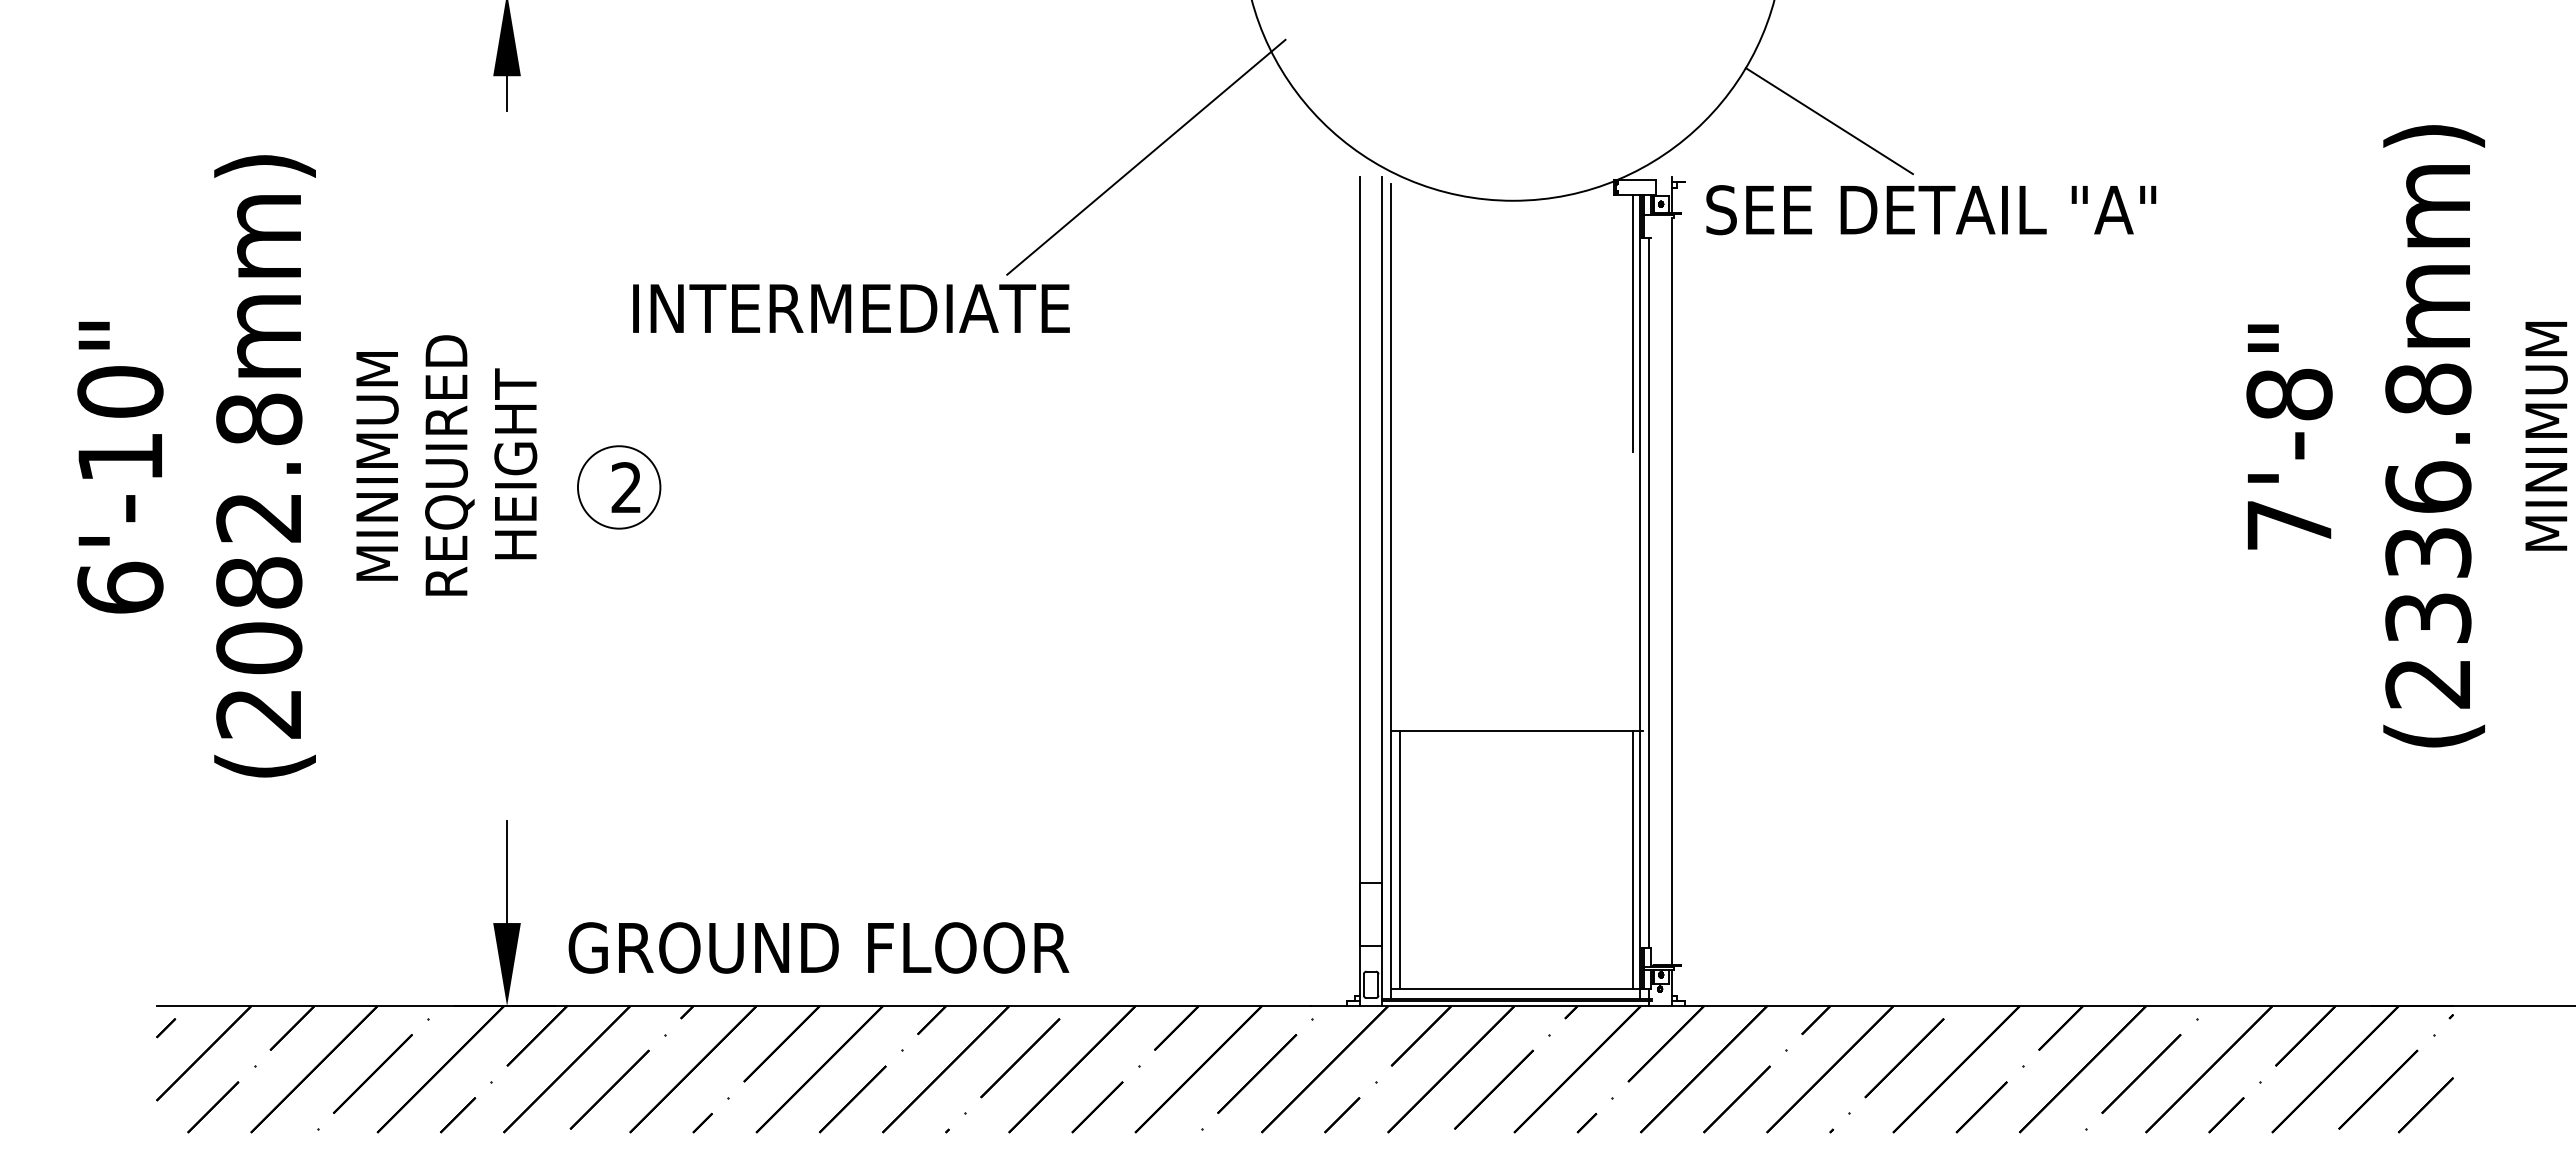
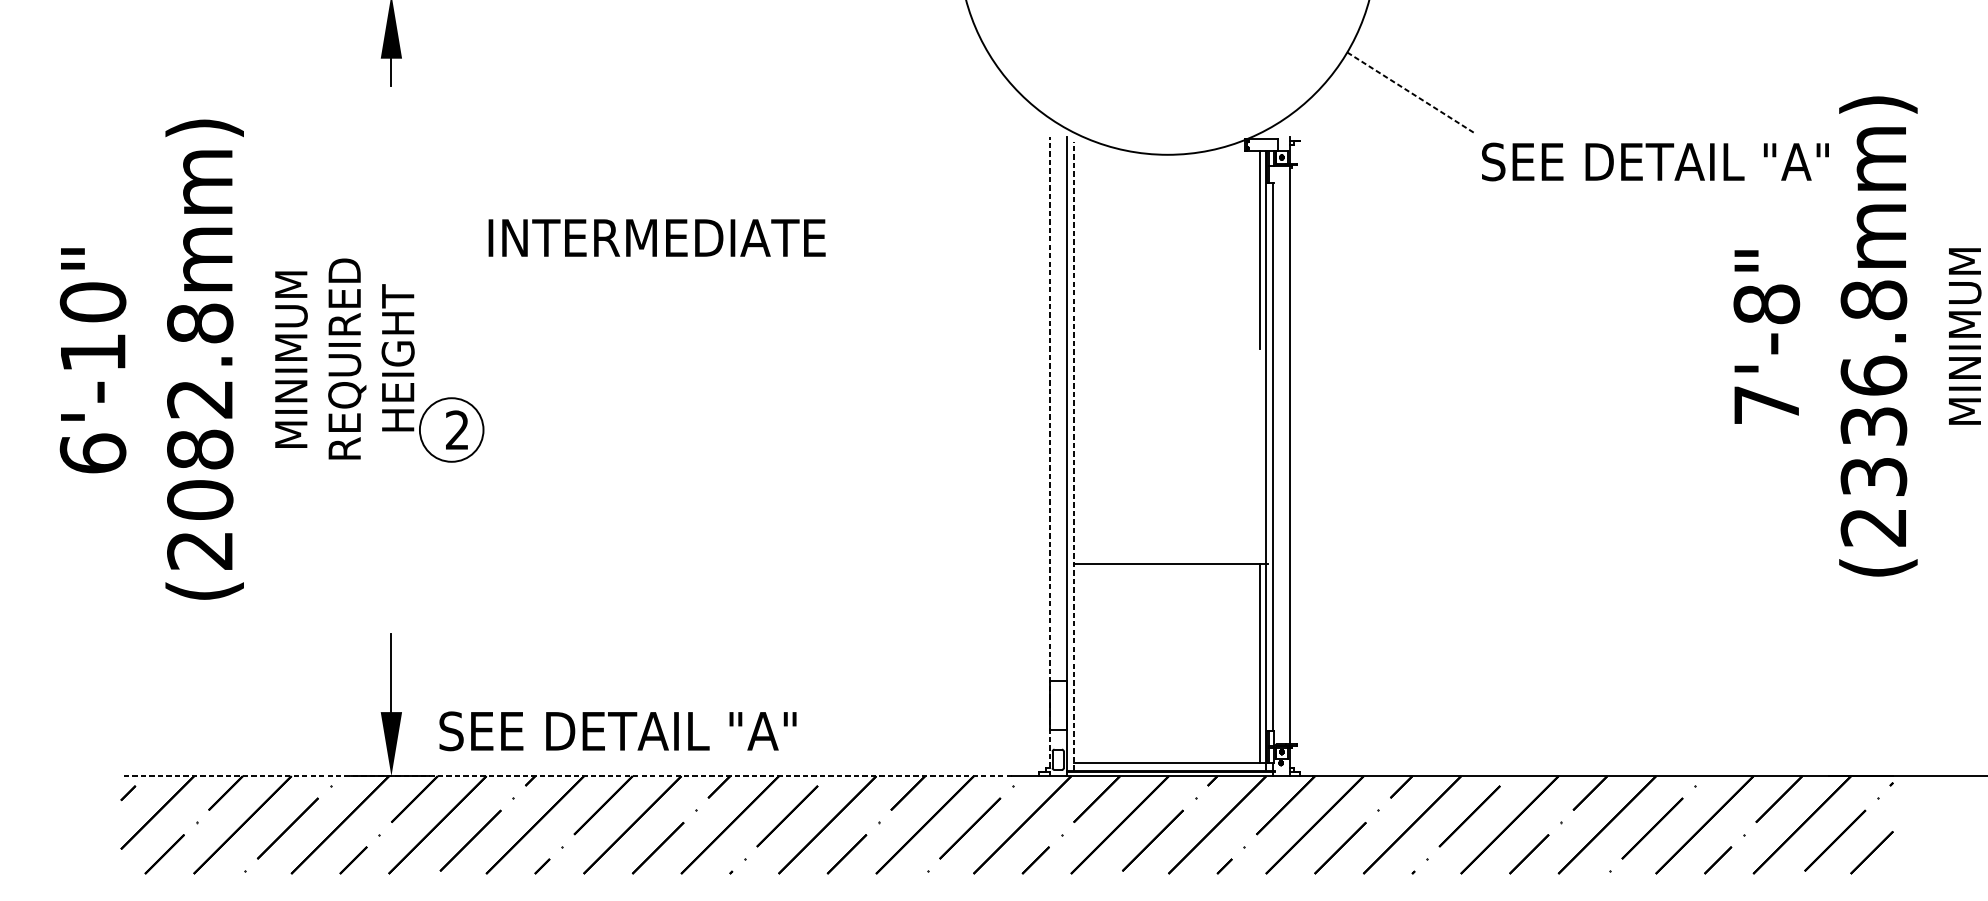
line: (1829, 121) -> (1411, 93), solid -> dashed
line: (1146, 156) -> (884, 120), removed
text: (1931, 210) -> (1655, 162), moved
part: (619, 487) -> (451, 430), moved
line: (1359, 591) -> (1049, 456), solid -> dashed
line: (1391, 591) -> (1073, 456), solid -> dashed
line: (1400, 859) -> (1080, 663), removed
text: (818, 947) -> (631, 730), GROUND FLOOR -> SEE DETAIL "A"
line: (733, 1006) -> (566, 776), solid -> dashed

